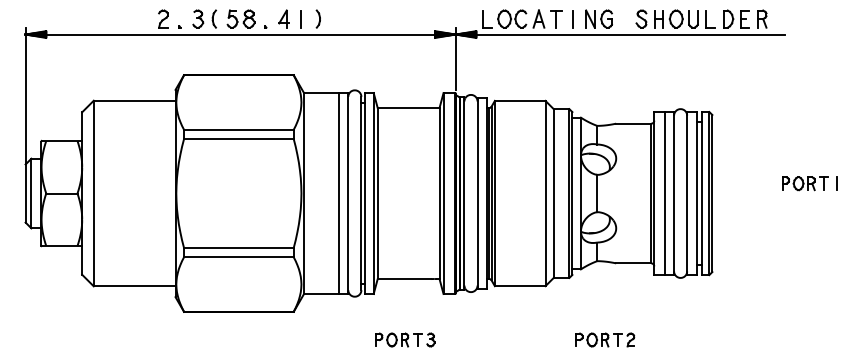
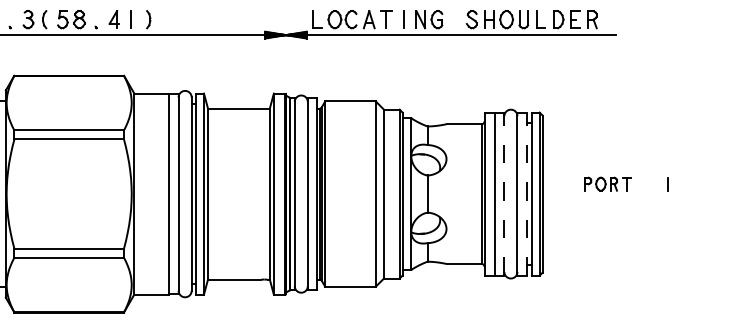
line: (455, 58) -> (285, 59), removed
part: (805, 183) -> (607, 184), moved
line: (674, 193) -> (504, 194), solid -> dashed
line: (696, 193) -> (526, 194), solid -> dashed

